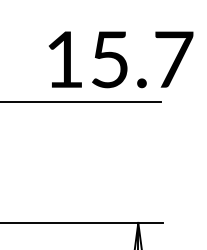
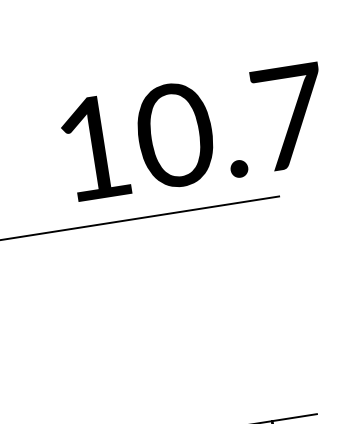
text: (109, 59) -> (174, 135), 15.7 -> 10.7

